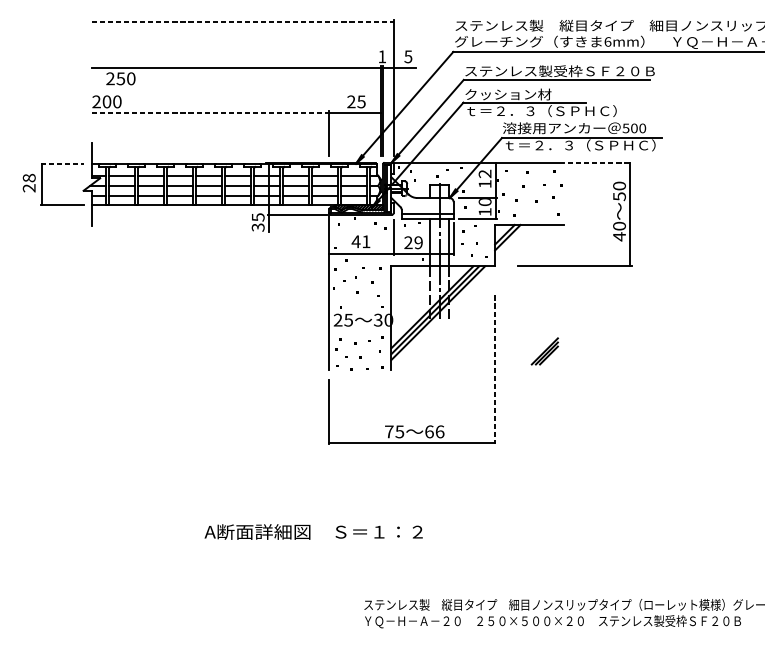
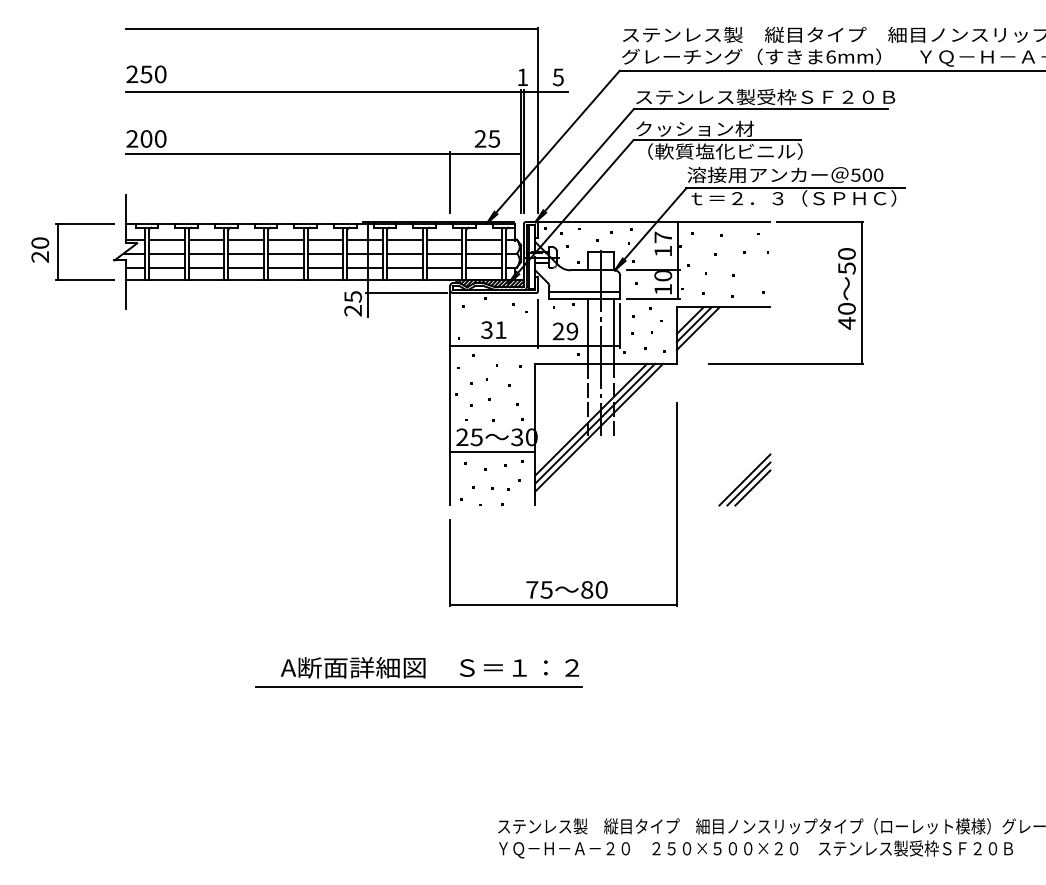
line: (243, 21) -> (332, 29), dashed -> solid
text: (120, 78) -> (146, 74), moved
text: (542, 111) -> (741, 151), ｔ＝２．３（ＳＰＨＣ） -> （軟質塩化ビニル）
line: (210, 112) -> (288, 153), dashed -> solid
line: (62, 163) -> (85, 223), dashed -> solid
line: (600, 163) -> (820, 222), dashed -> solid
text: (484, 174) -> (662, 237), 12 -> 17
text: (29, 177) -> (40, 242), 28 -> 20
text: (258, 227) -> (353, 310), 35 -> 25
line: (510, 240) -> (697, 328), added
text: (355, 241) -> (486, 329), 41 -> 31
line: (360, 331) -> (492, 452), added
part: (544, 351) -> (744, 479), size x1.43
line: (494, 370) -> (676, 505), dashed -> solid
text: (434, 431) -> (594, 589), 66 -> 80
line: (306, 502) -> (419, 686), added
text: (313, 531) -> (429, 667), moved

